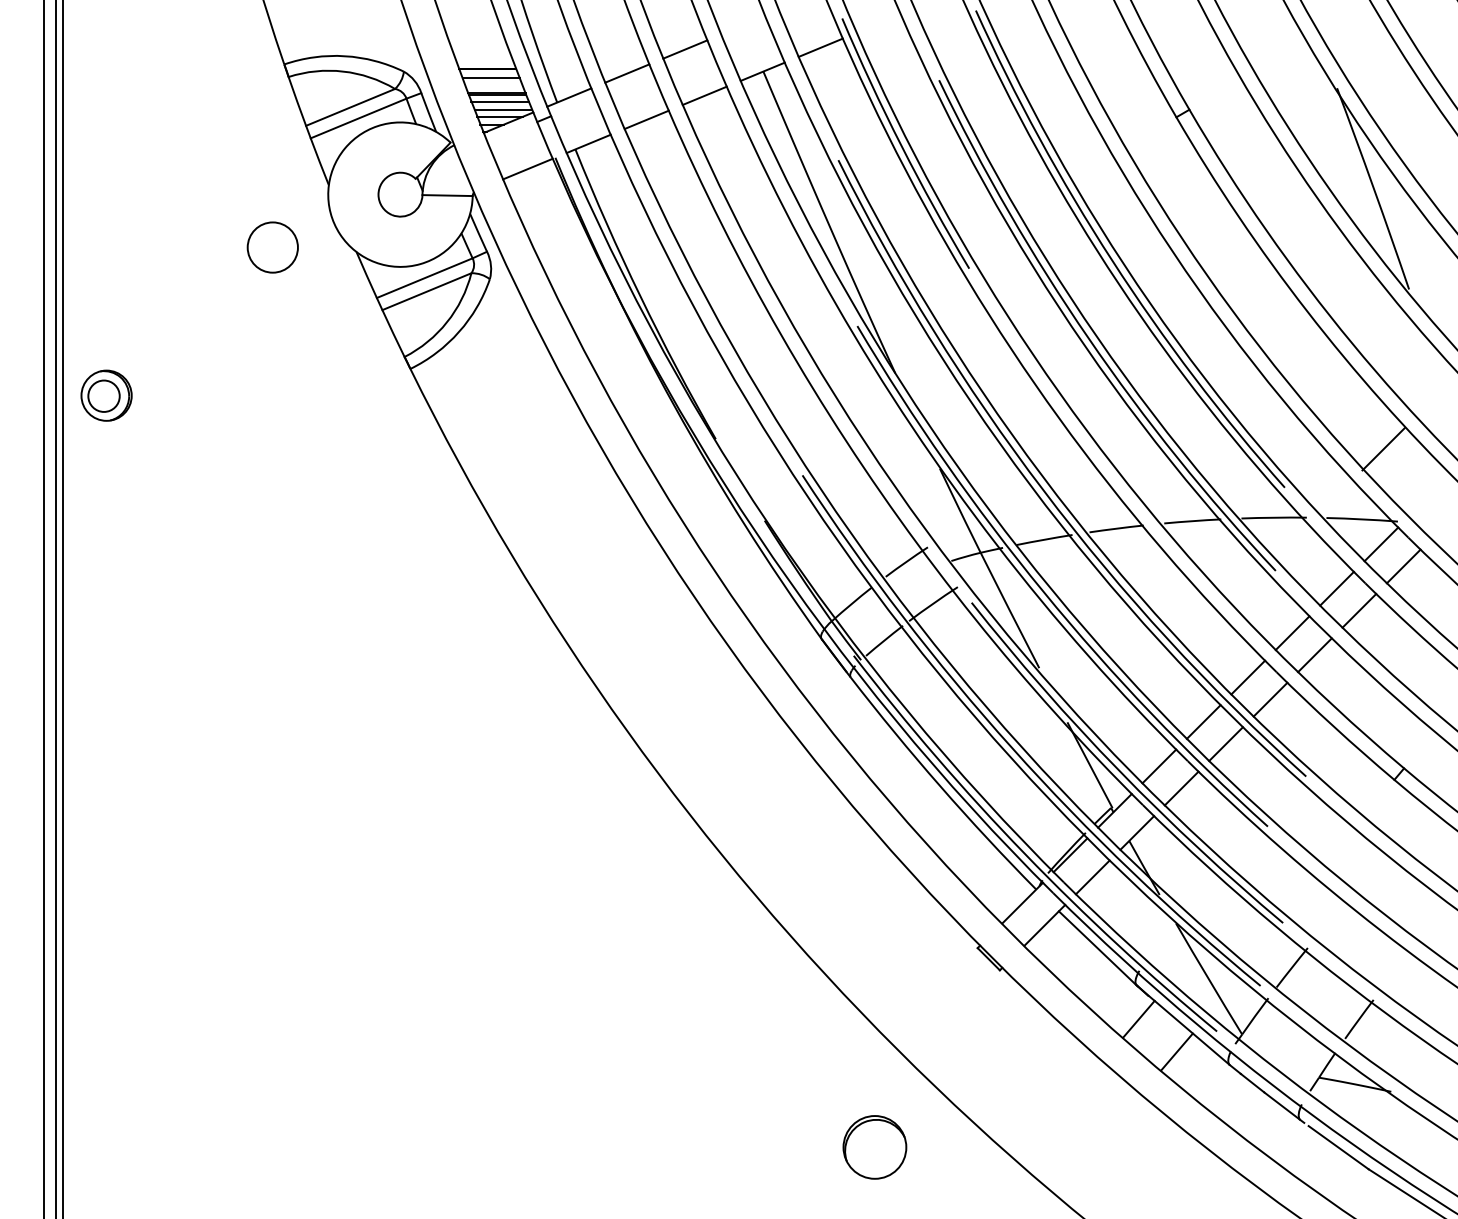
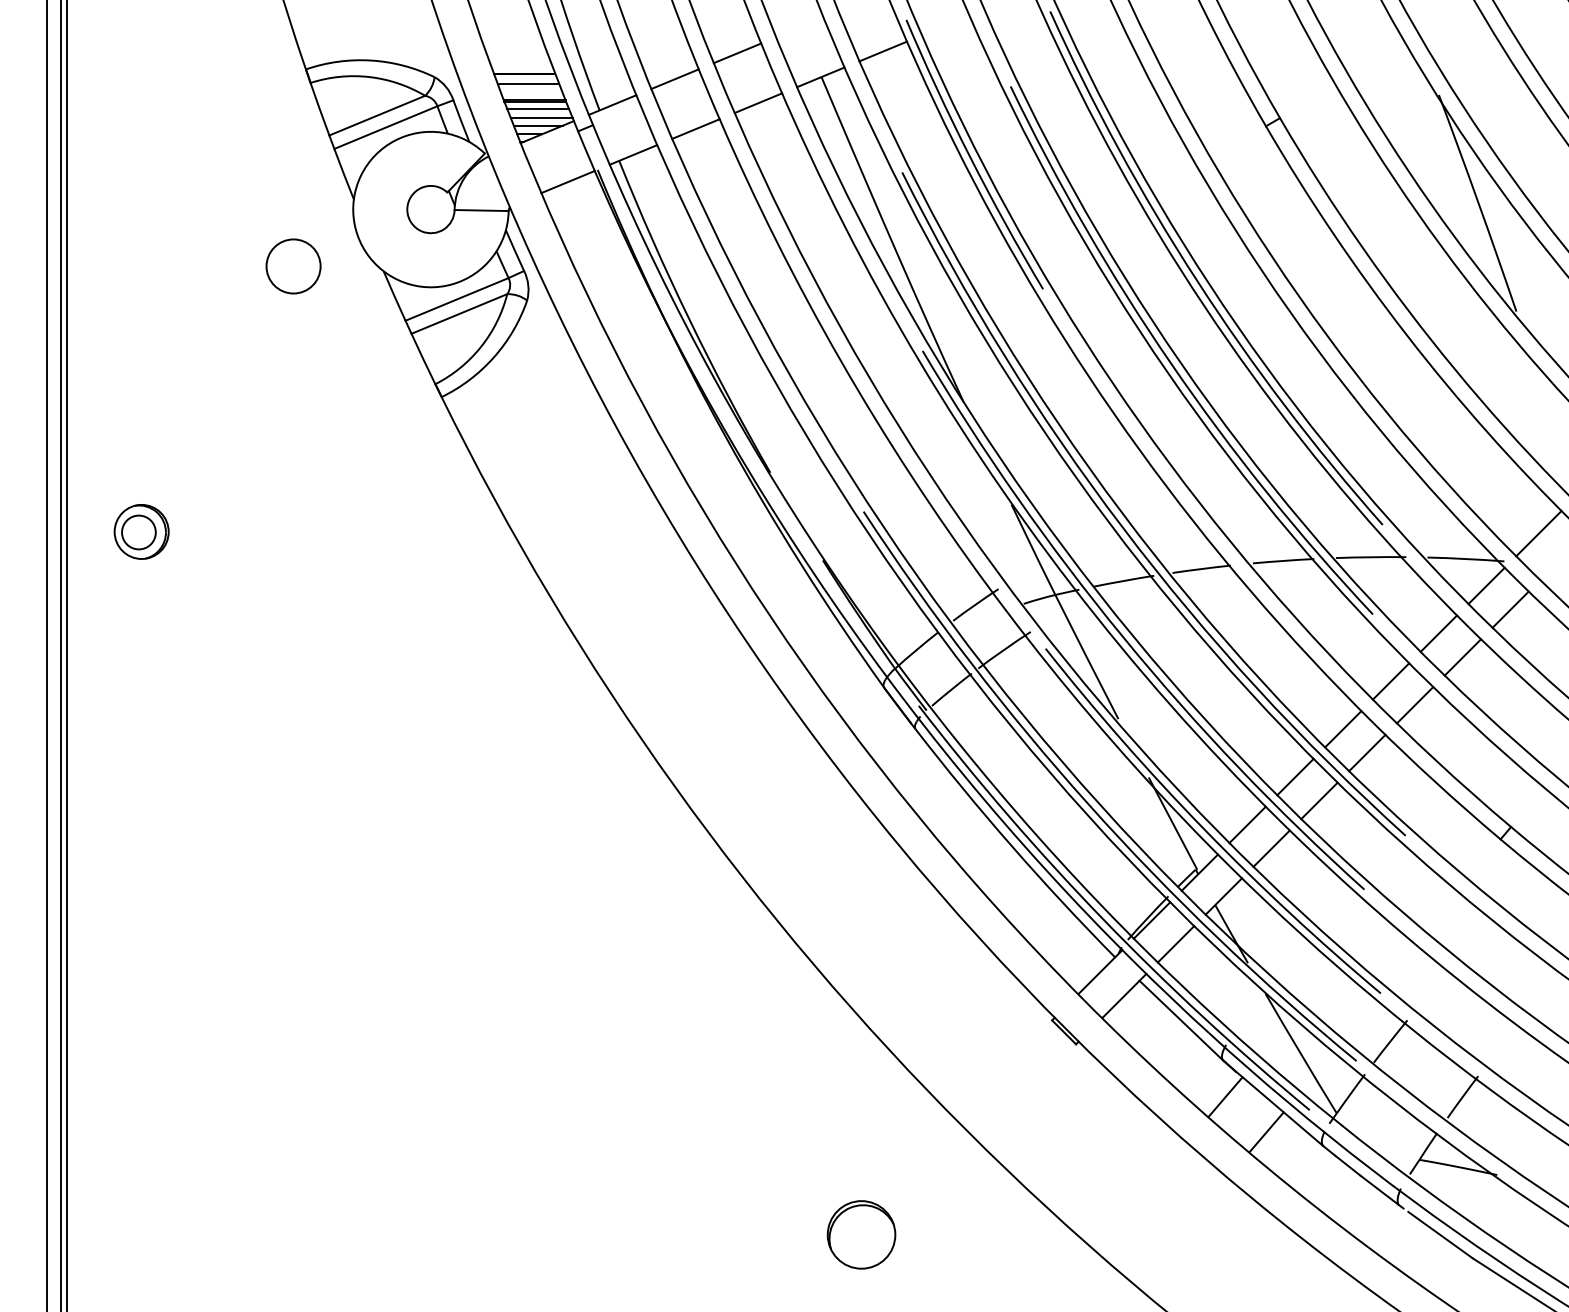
part: (106, 395) -> (141, 531), moved
line: (1383, 449) -> (1538, 533), moved
part: (874, 1147) -> (861, 1234), moved

